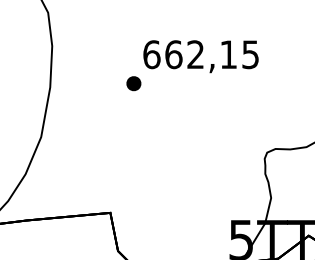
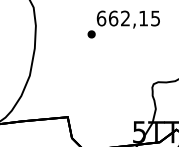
text: (192, 65) -> (123, 24), moved

